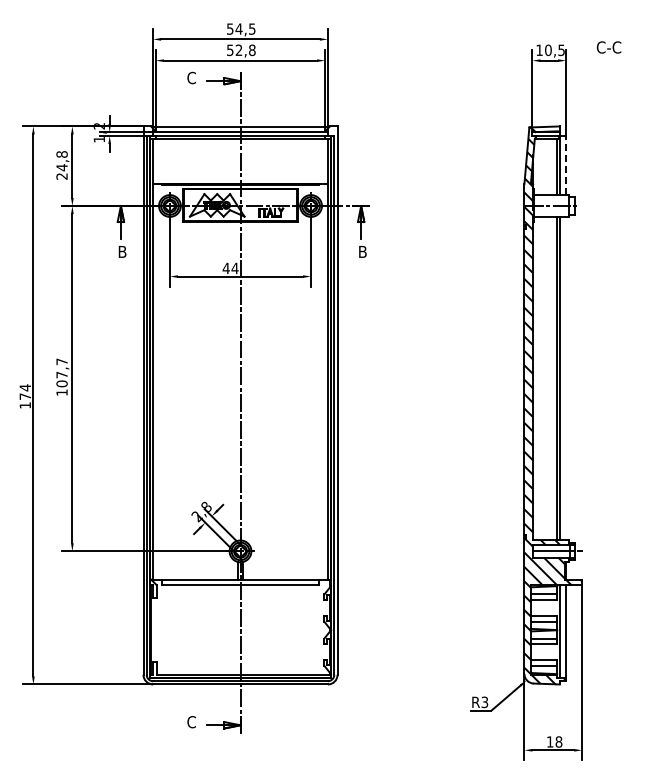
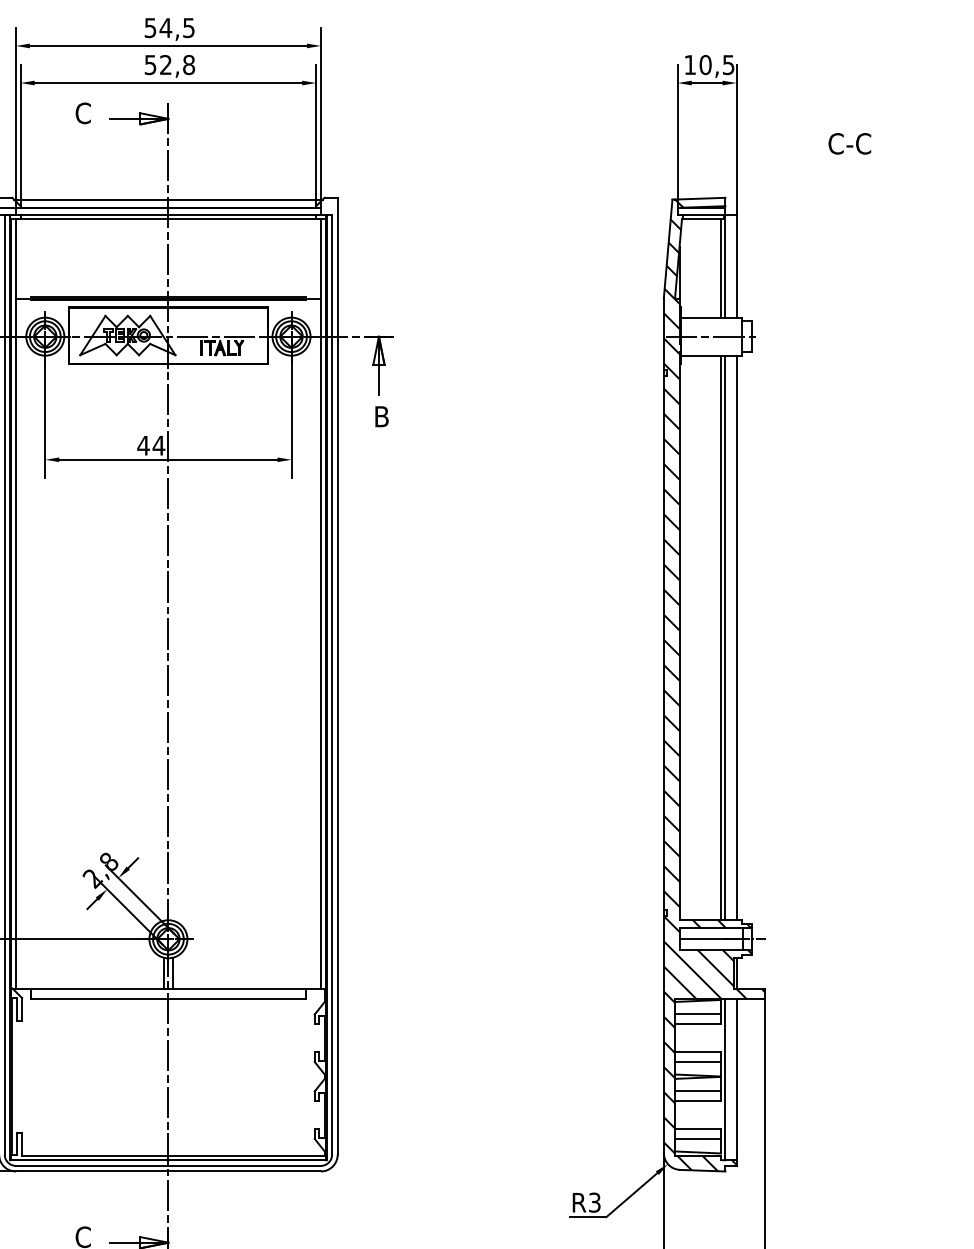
text: (608, 47) -> (848, 143), moved
line: (566, 165) -> (737, 265), dashed -> solid
line: (566, 378) -> (737, 637), added

